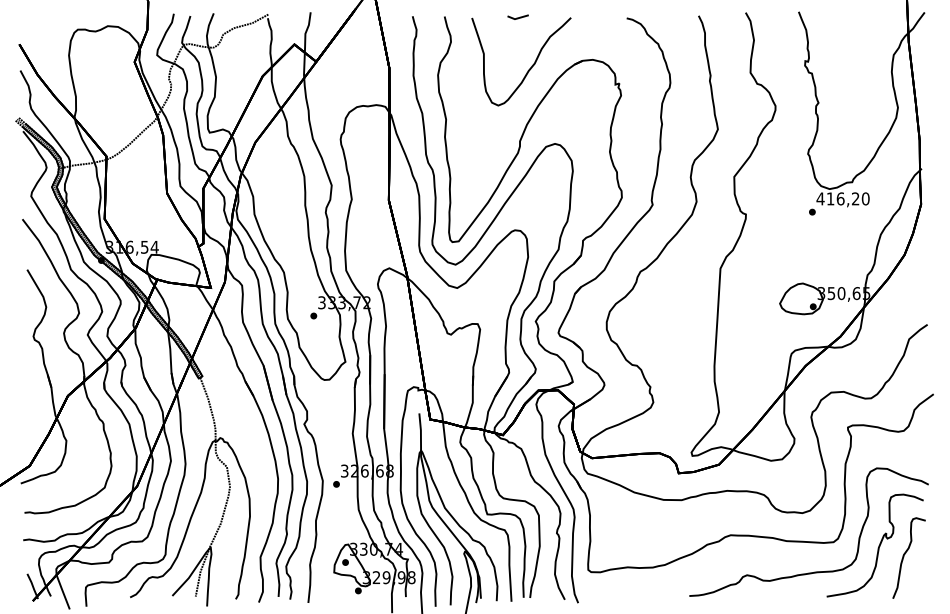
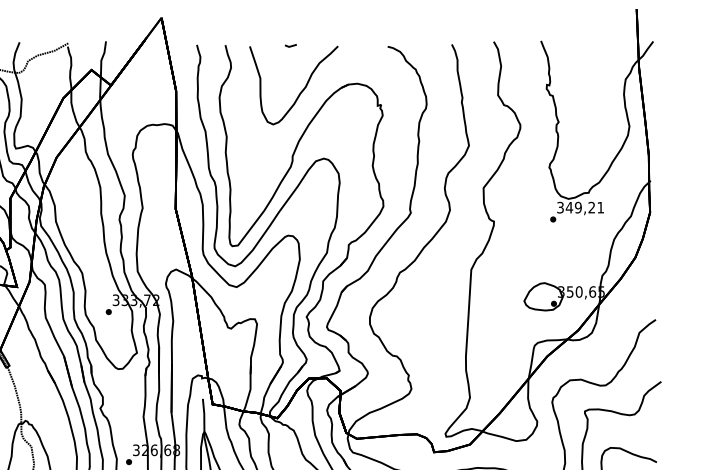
part: (517, 17) -> (290, 45), size x0.62
text: (842, 198) -> (580, 207), 416,20 -> 349,21

